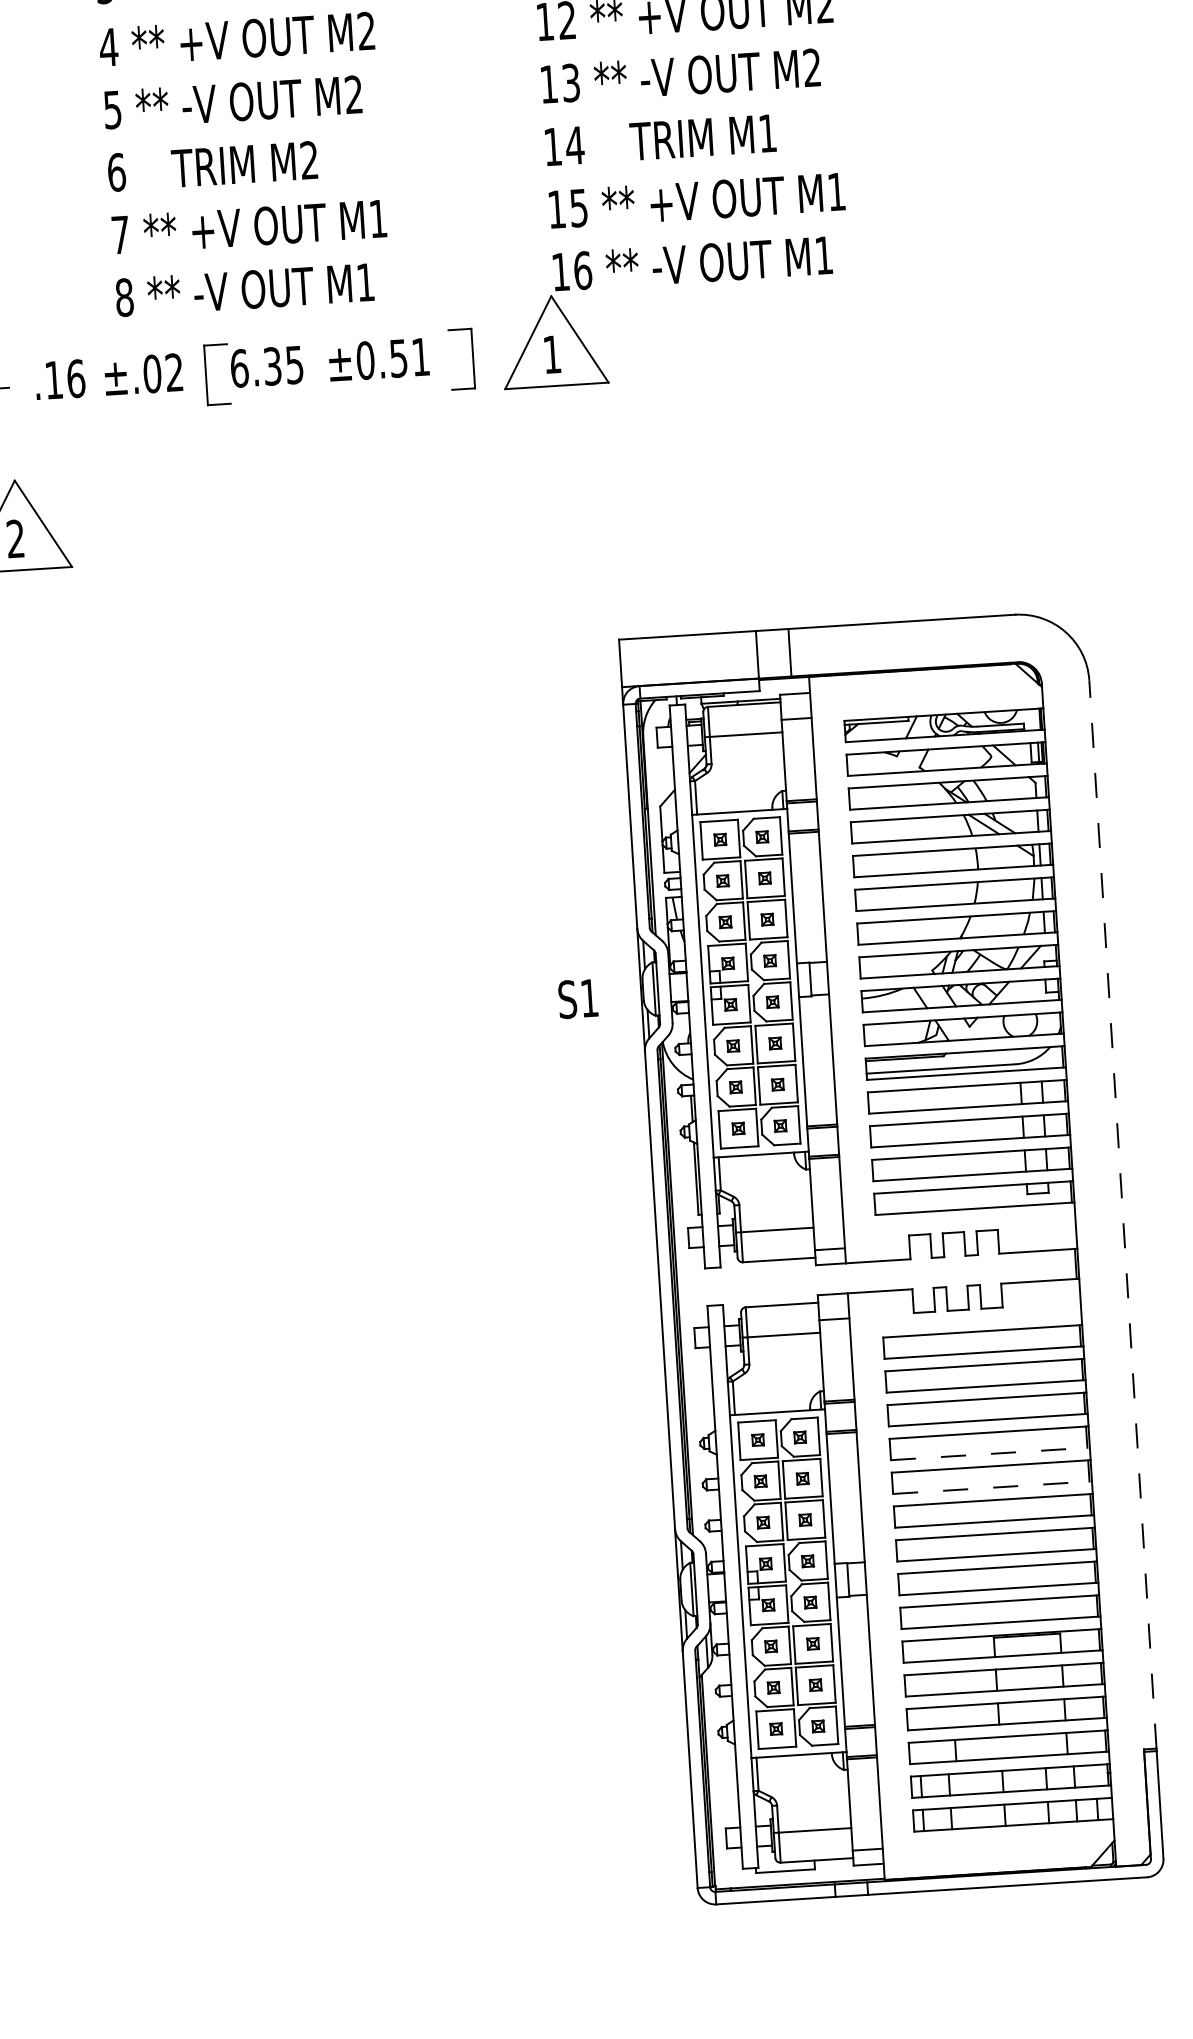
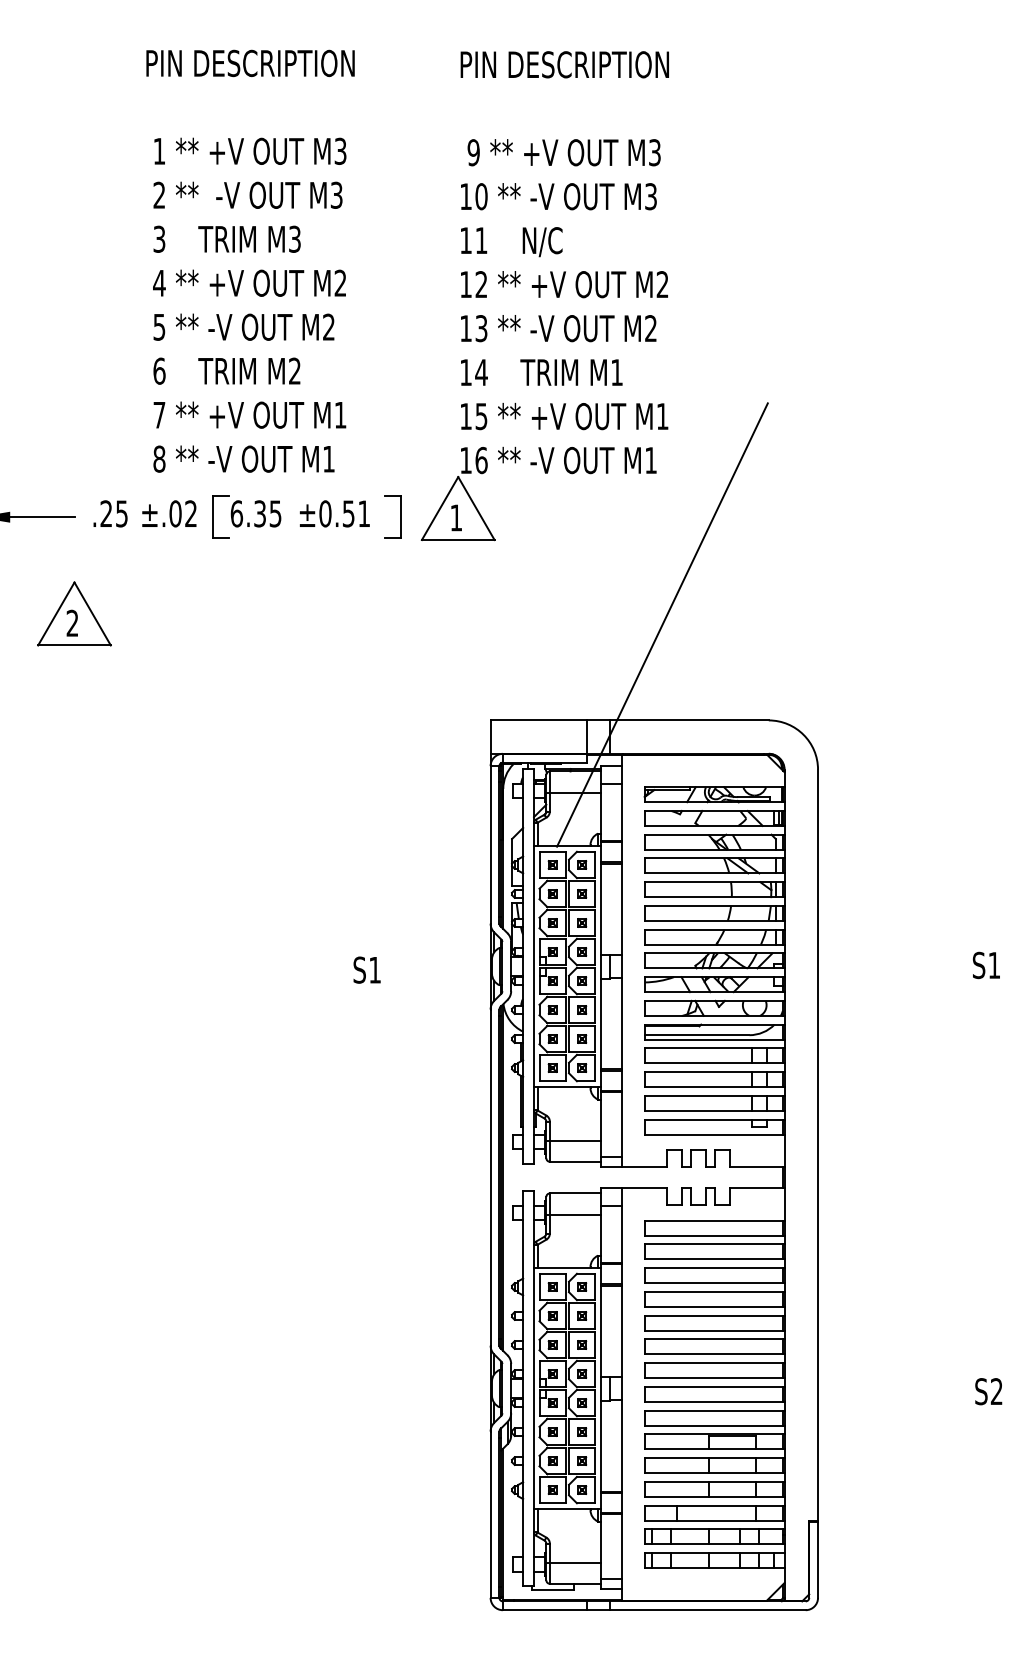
text: (65, 378) -> (114, 513), .16 -> .25
line: (855, 487) -> (662, 624), added
text: (577, 998) -> (366, 969), moved
line: (1123, 1213) -> (818, 1144), dashed -> solid
line: (990, 1453) -> (714, 1306), dashed -> solid
line: (992, 1487) -> (714, 1330), dashed -> solid

